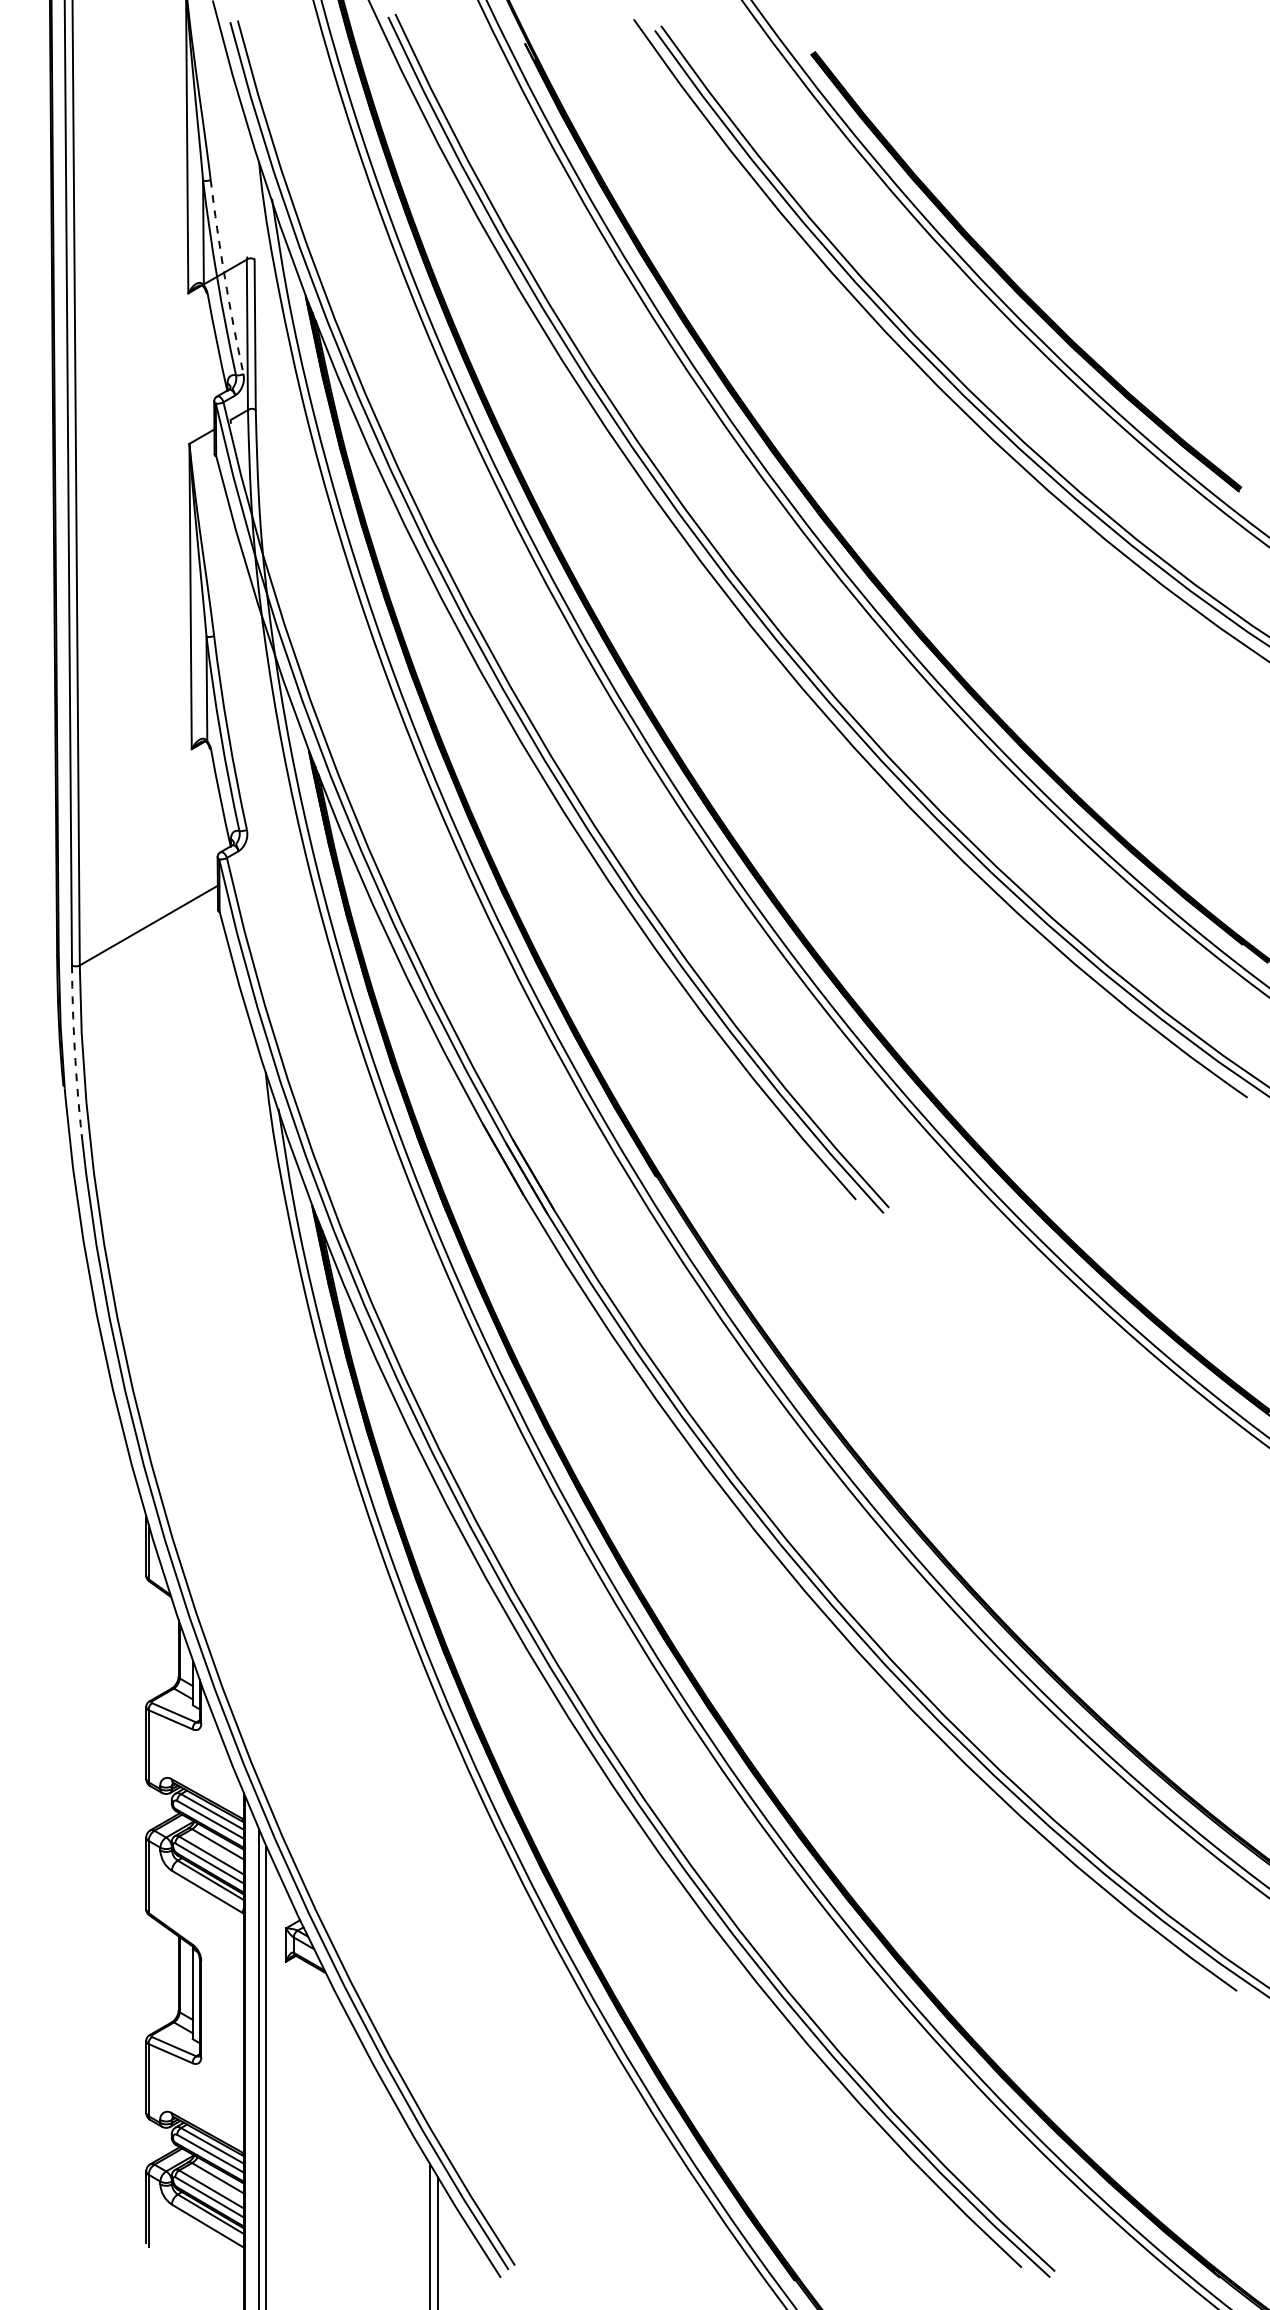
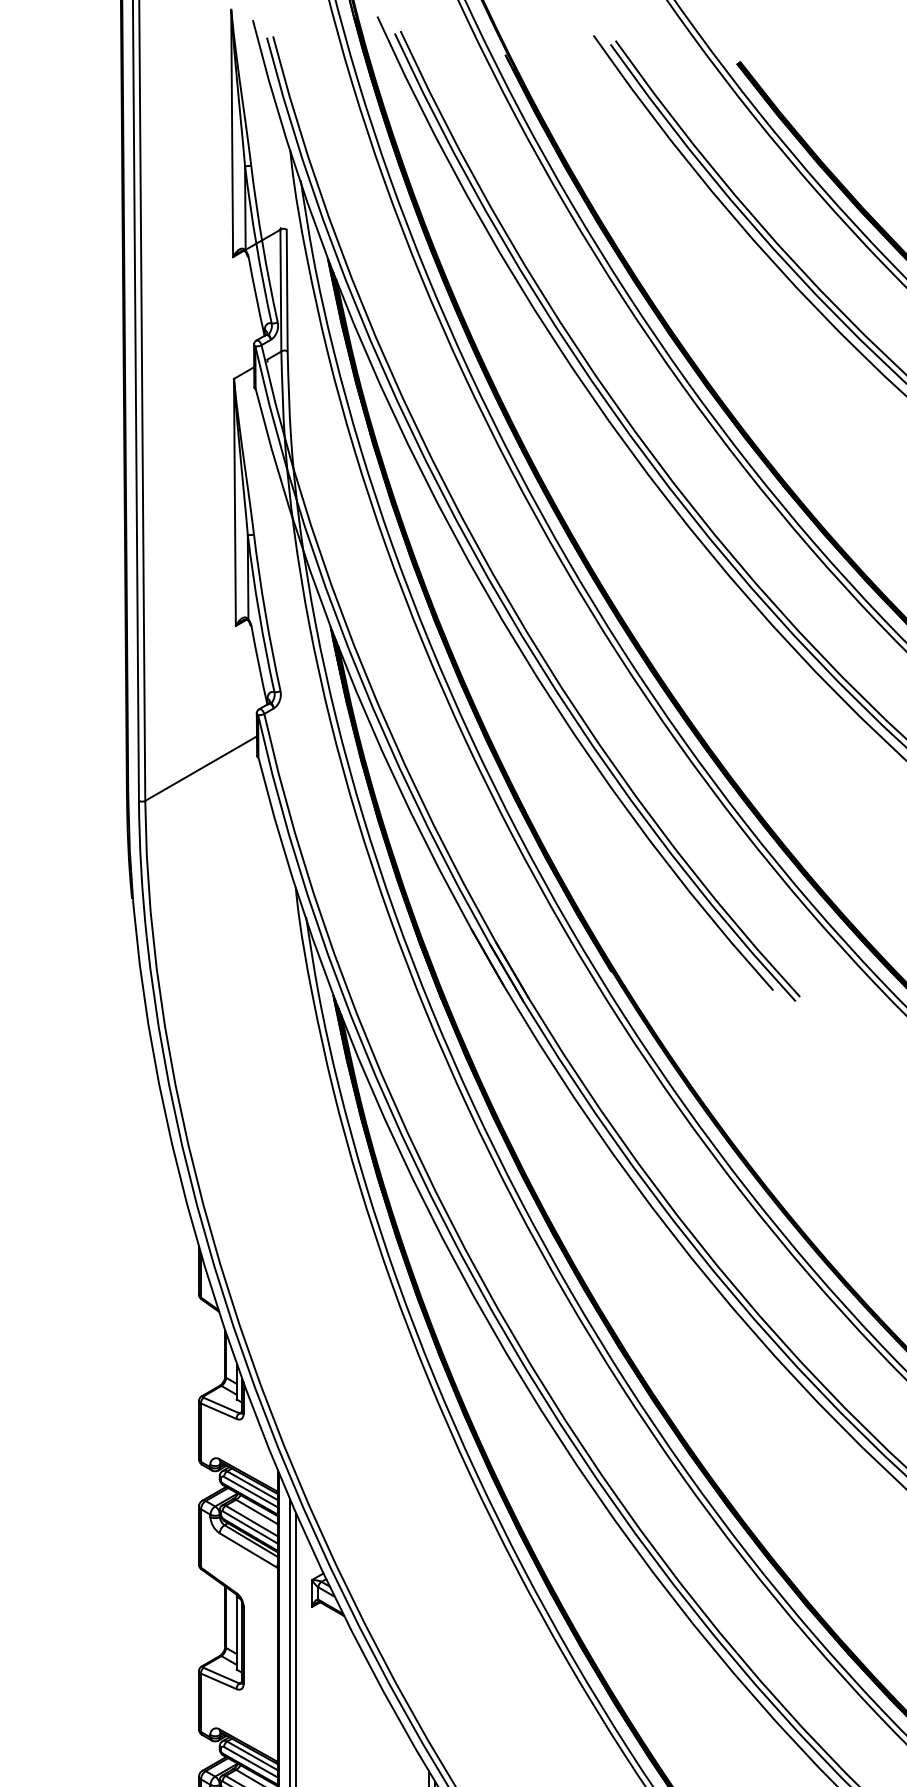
arc: (224, 277) -> (262, 244), dashed -> solid
arc: (74, 1049) -> (140, 868), dashed -> solid

